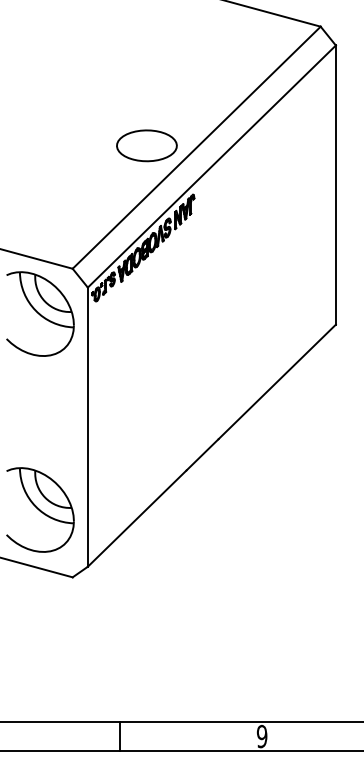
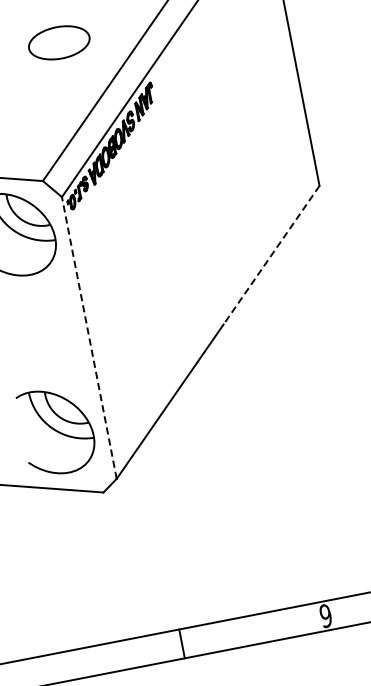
part: (146, 145) -> (58, 42), moved
line: (277, 381) -> (271, 254), solid -> dashed
line: (87, 427) -> (89, 338), solid -> dashed

